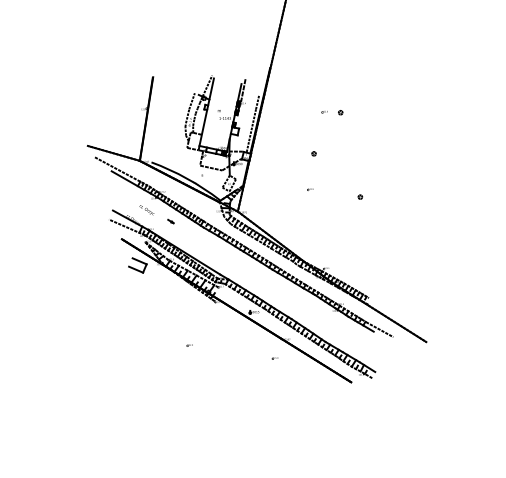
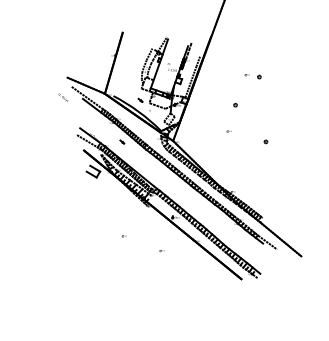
part: (187, 163) -> (140, 100), added
text: (146, 210) -> (63, 98), moved
part: (274, 358) -> (161, 250), moved

